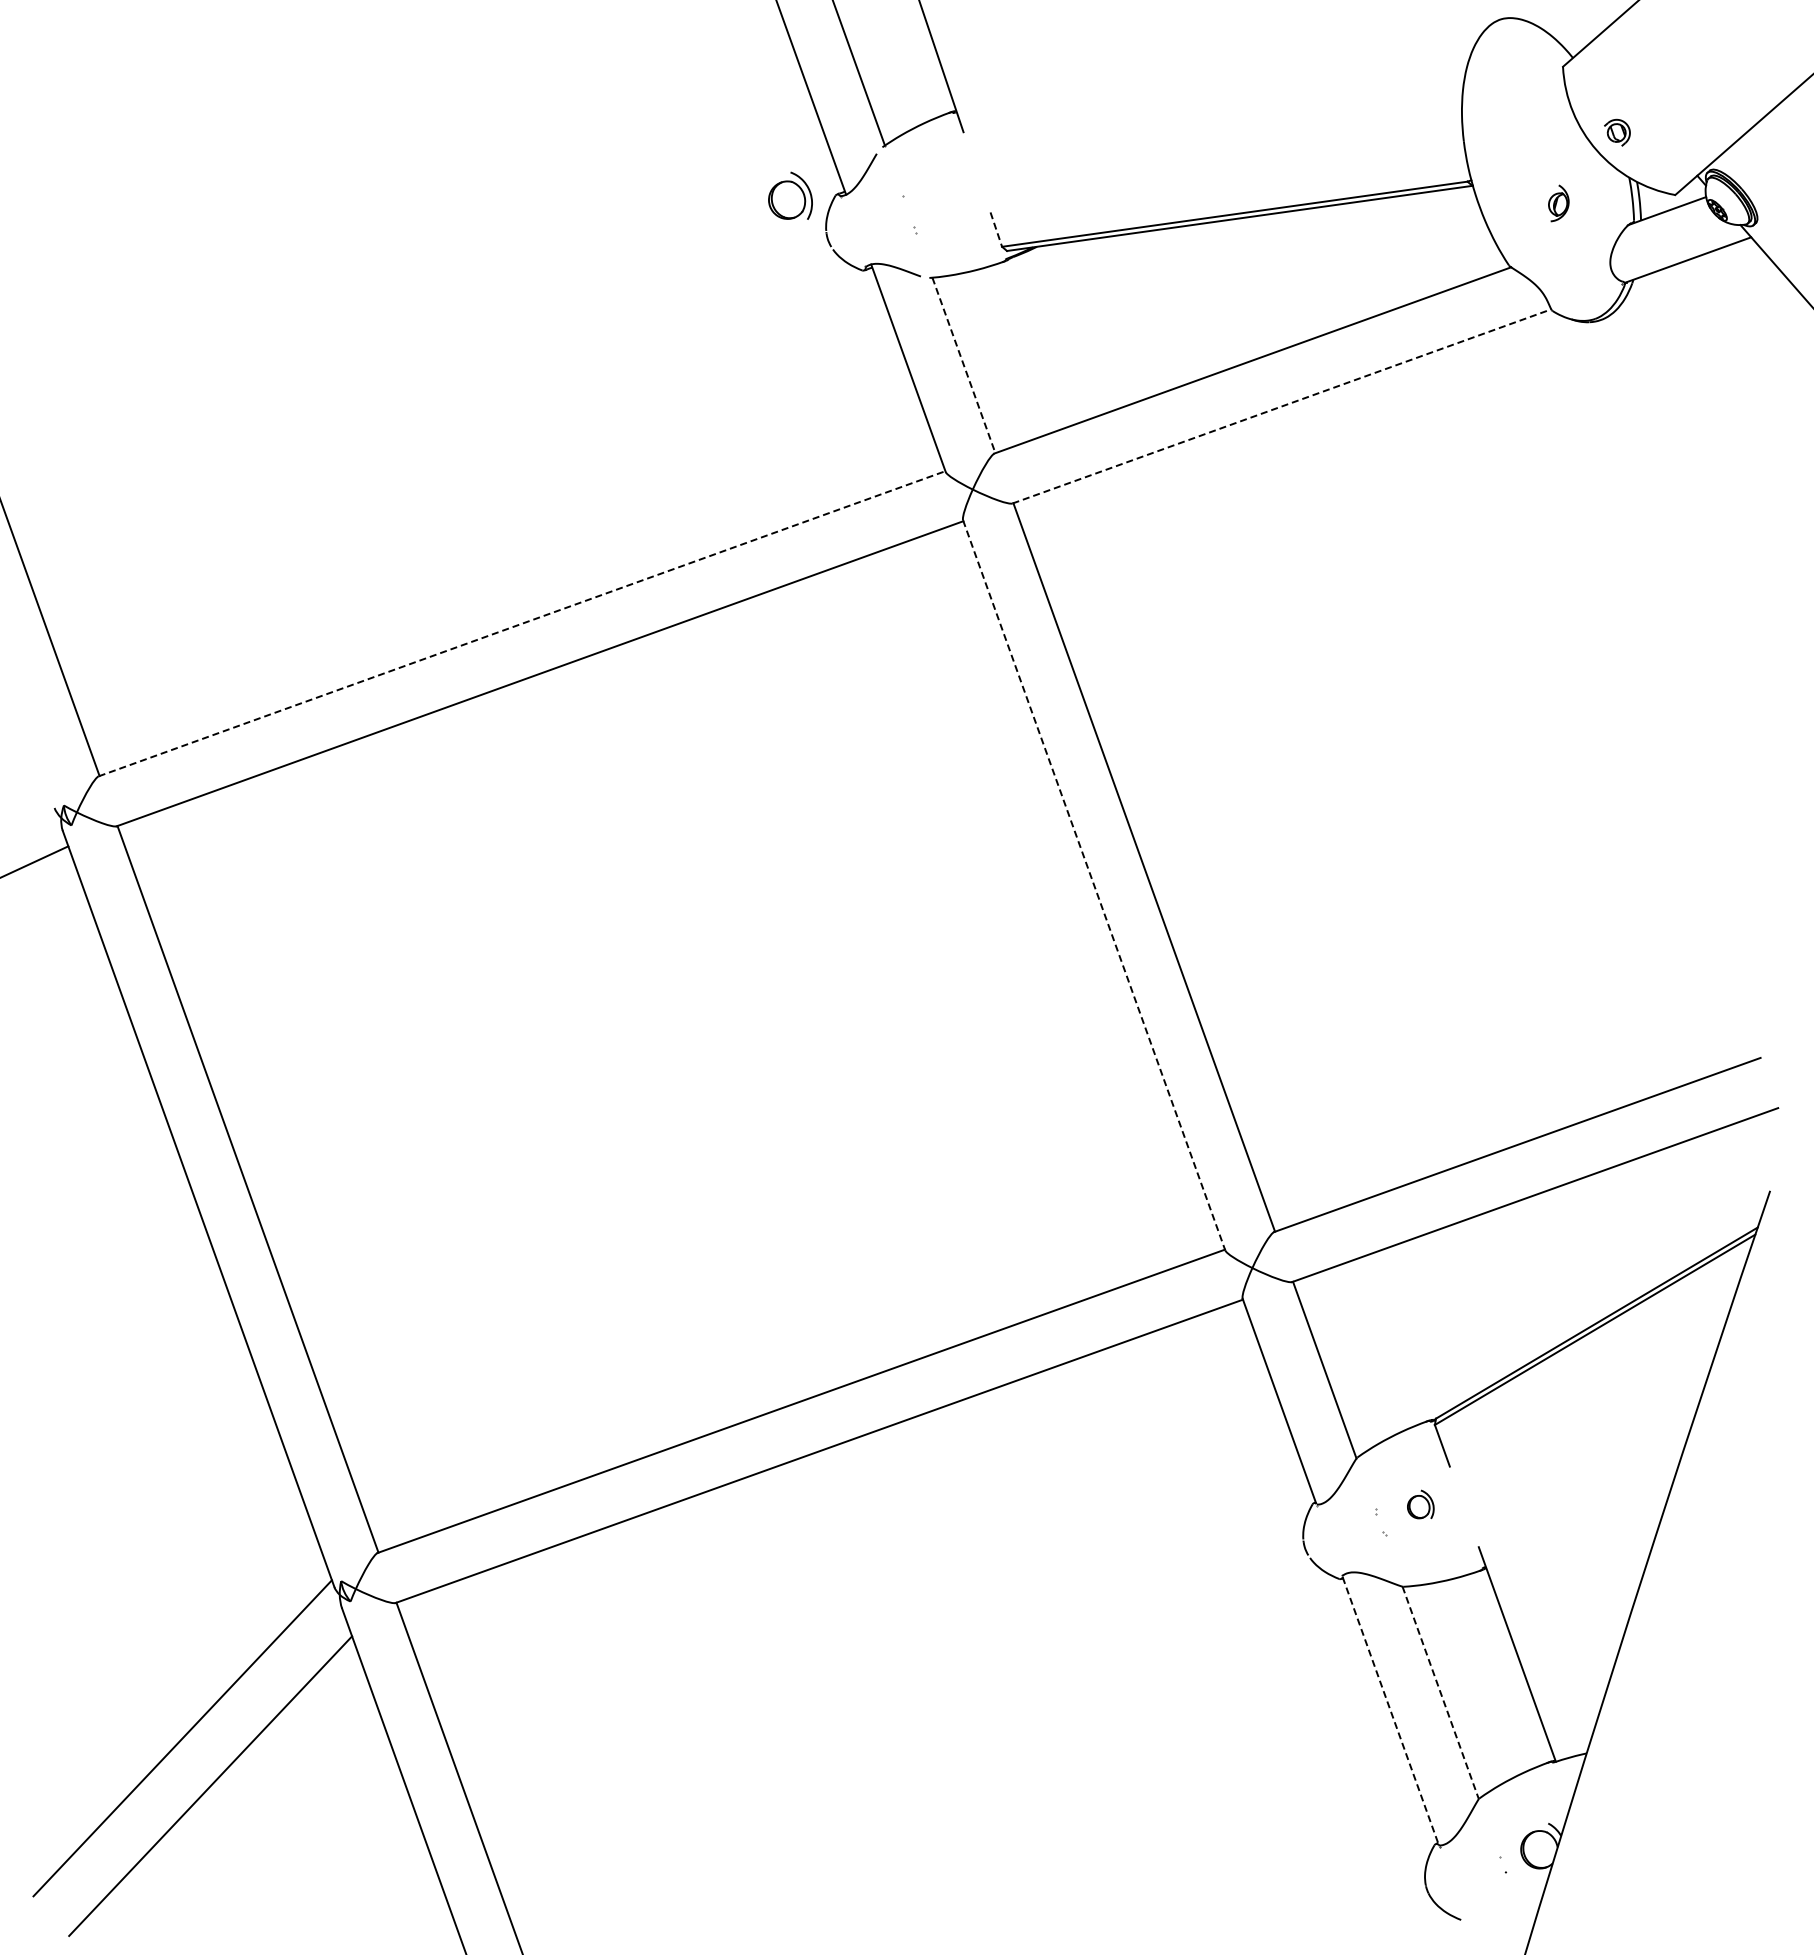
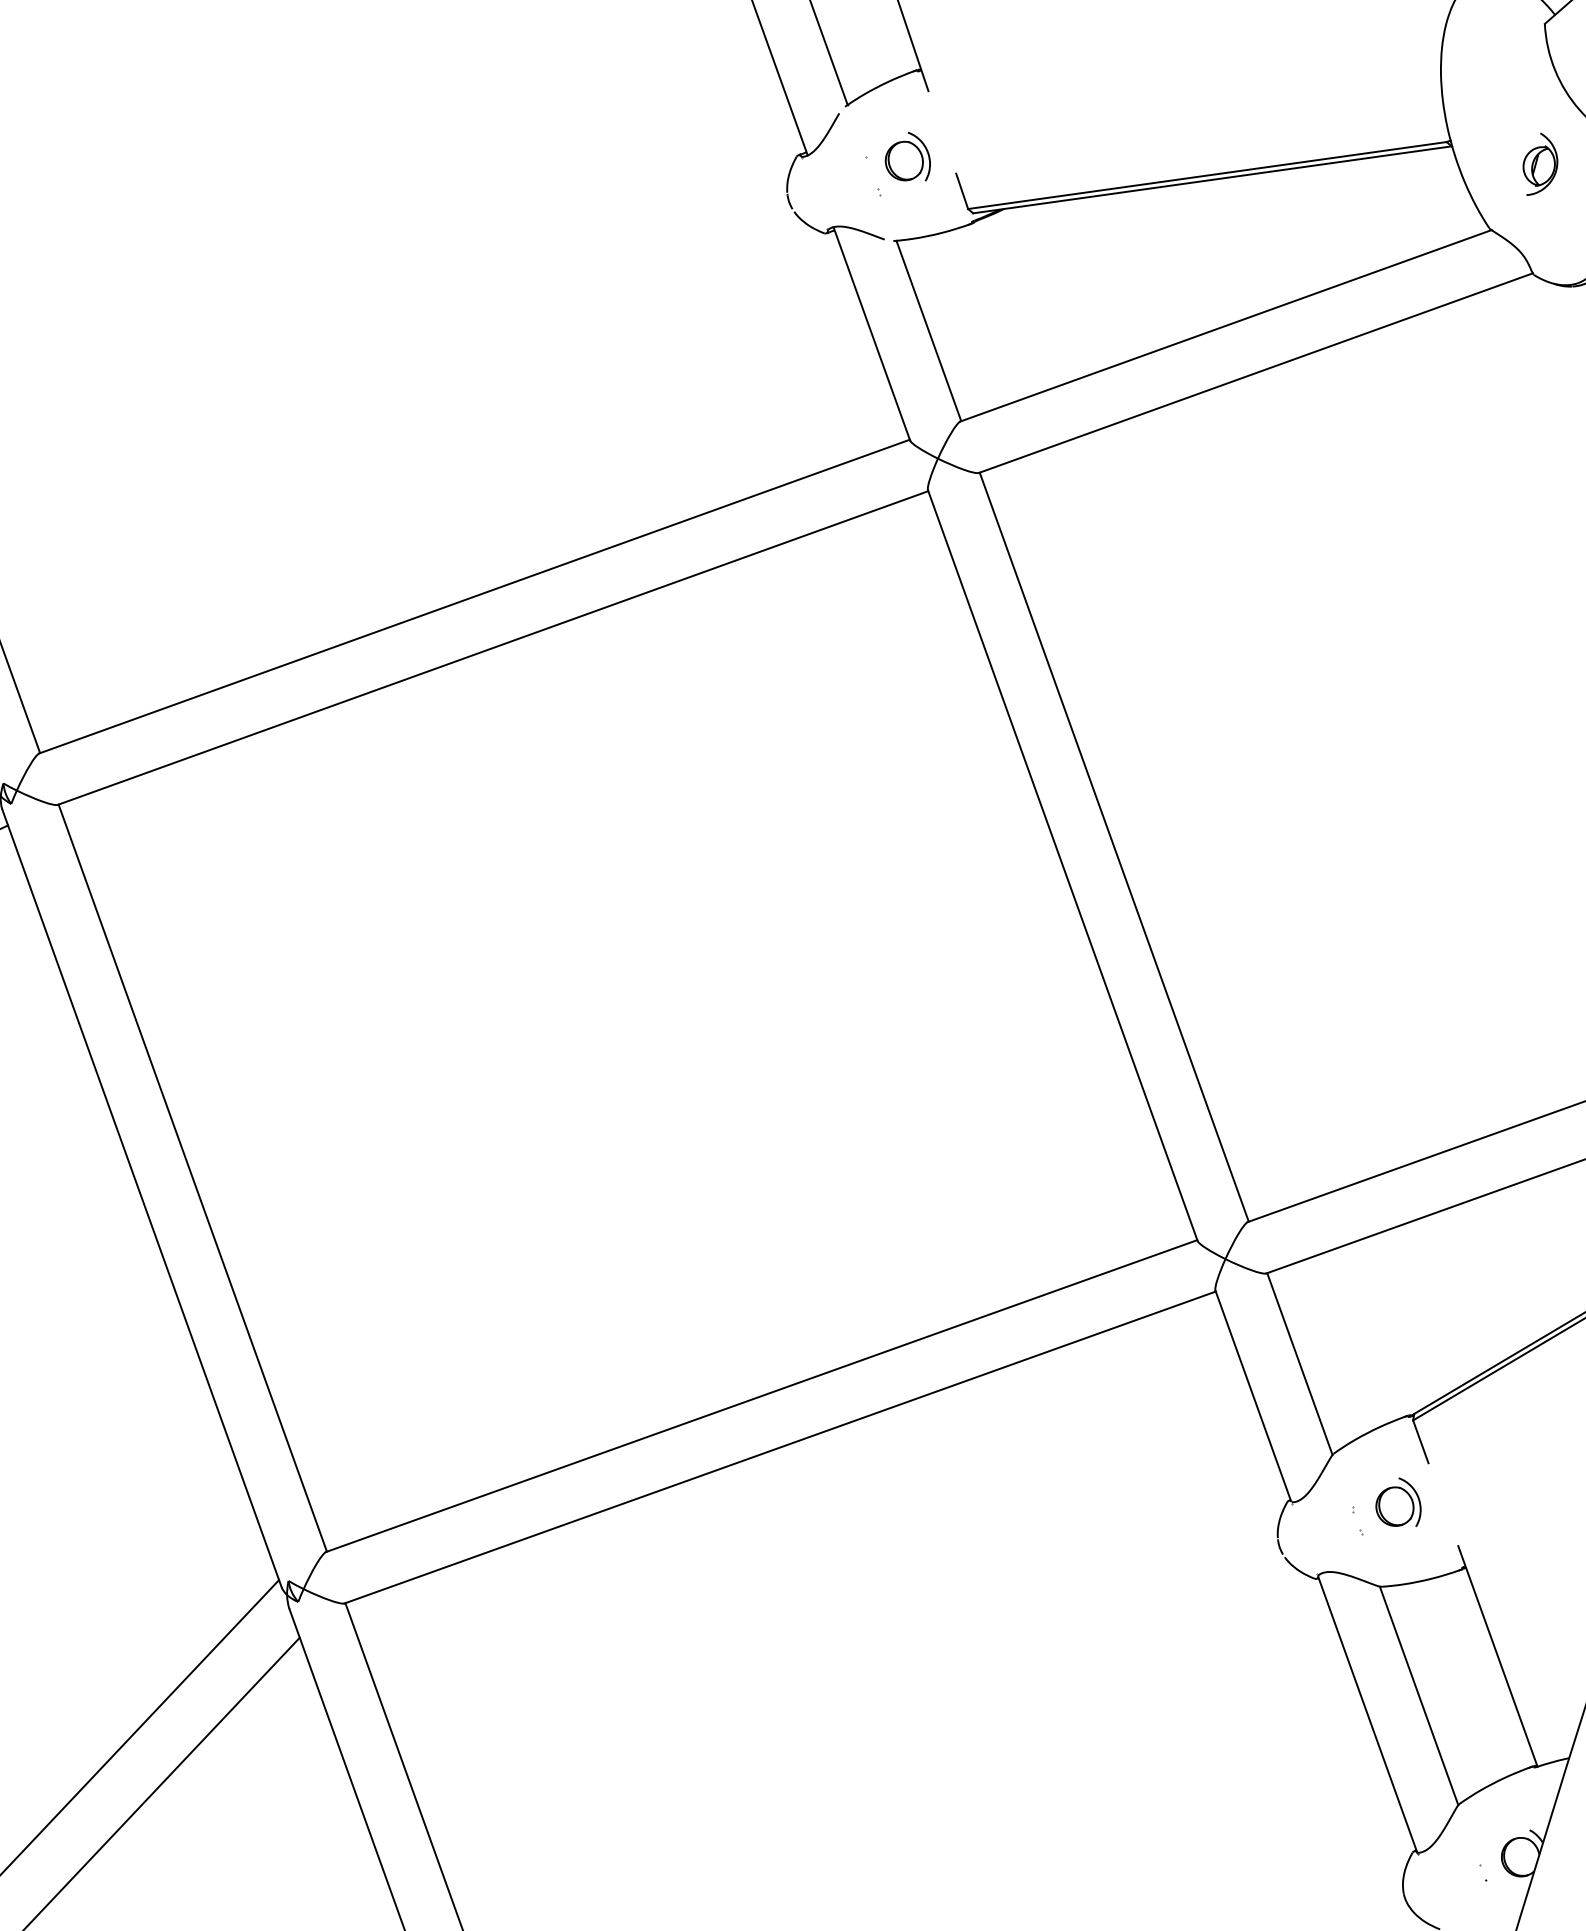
part: (790, 195) -> (907, 156), moved
part: (1558, 203) -> (1540, 164), size x1.67
line: (996, 230) -> (962, 192), dashed -> solid
line: (964, 365) -> (929, 331), dashed -> solid
line: (1282, 406) -> (1256, 373), dashed -> solid
line: (522, 623) -> (474, 596), dashed -> solid
line: (1094, 885) -> (1063, 865), dashed -> solid
part: (1420, 1504) -> (1398, 1502), size x1.67
line: (1440, 1692) -> (1418, 1695), dashed -> solid
line: (1391, 1711) -> (1368, 1715), dashed -> solid

